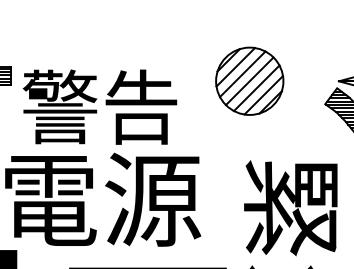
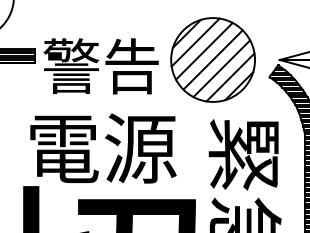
part: (249, 80) -> (212, 59), size x1.67
text: (99, 107) -> (100, 66), moved

